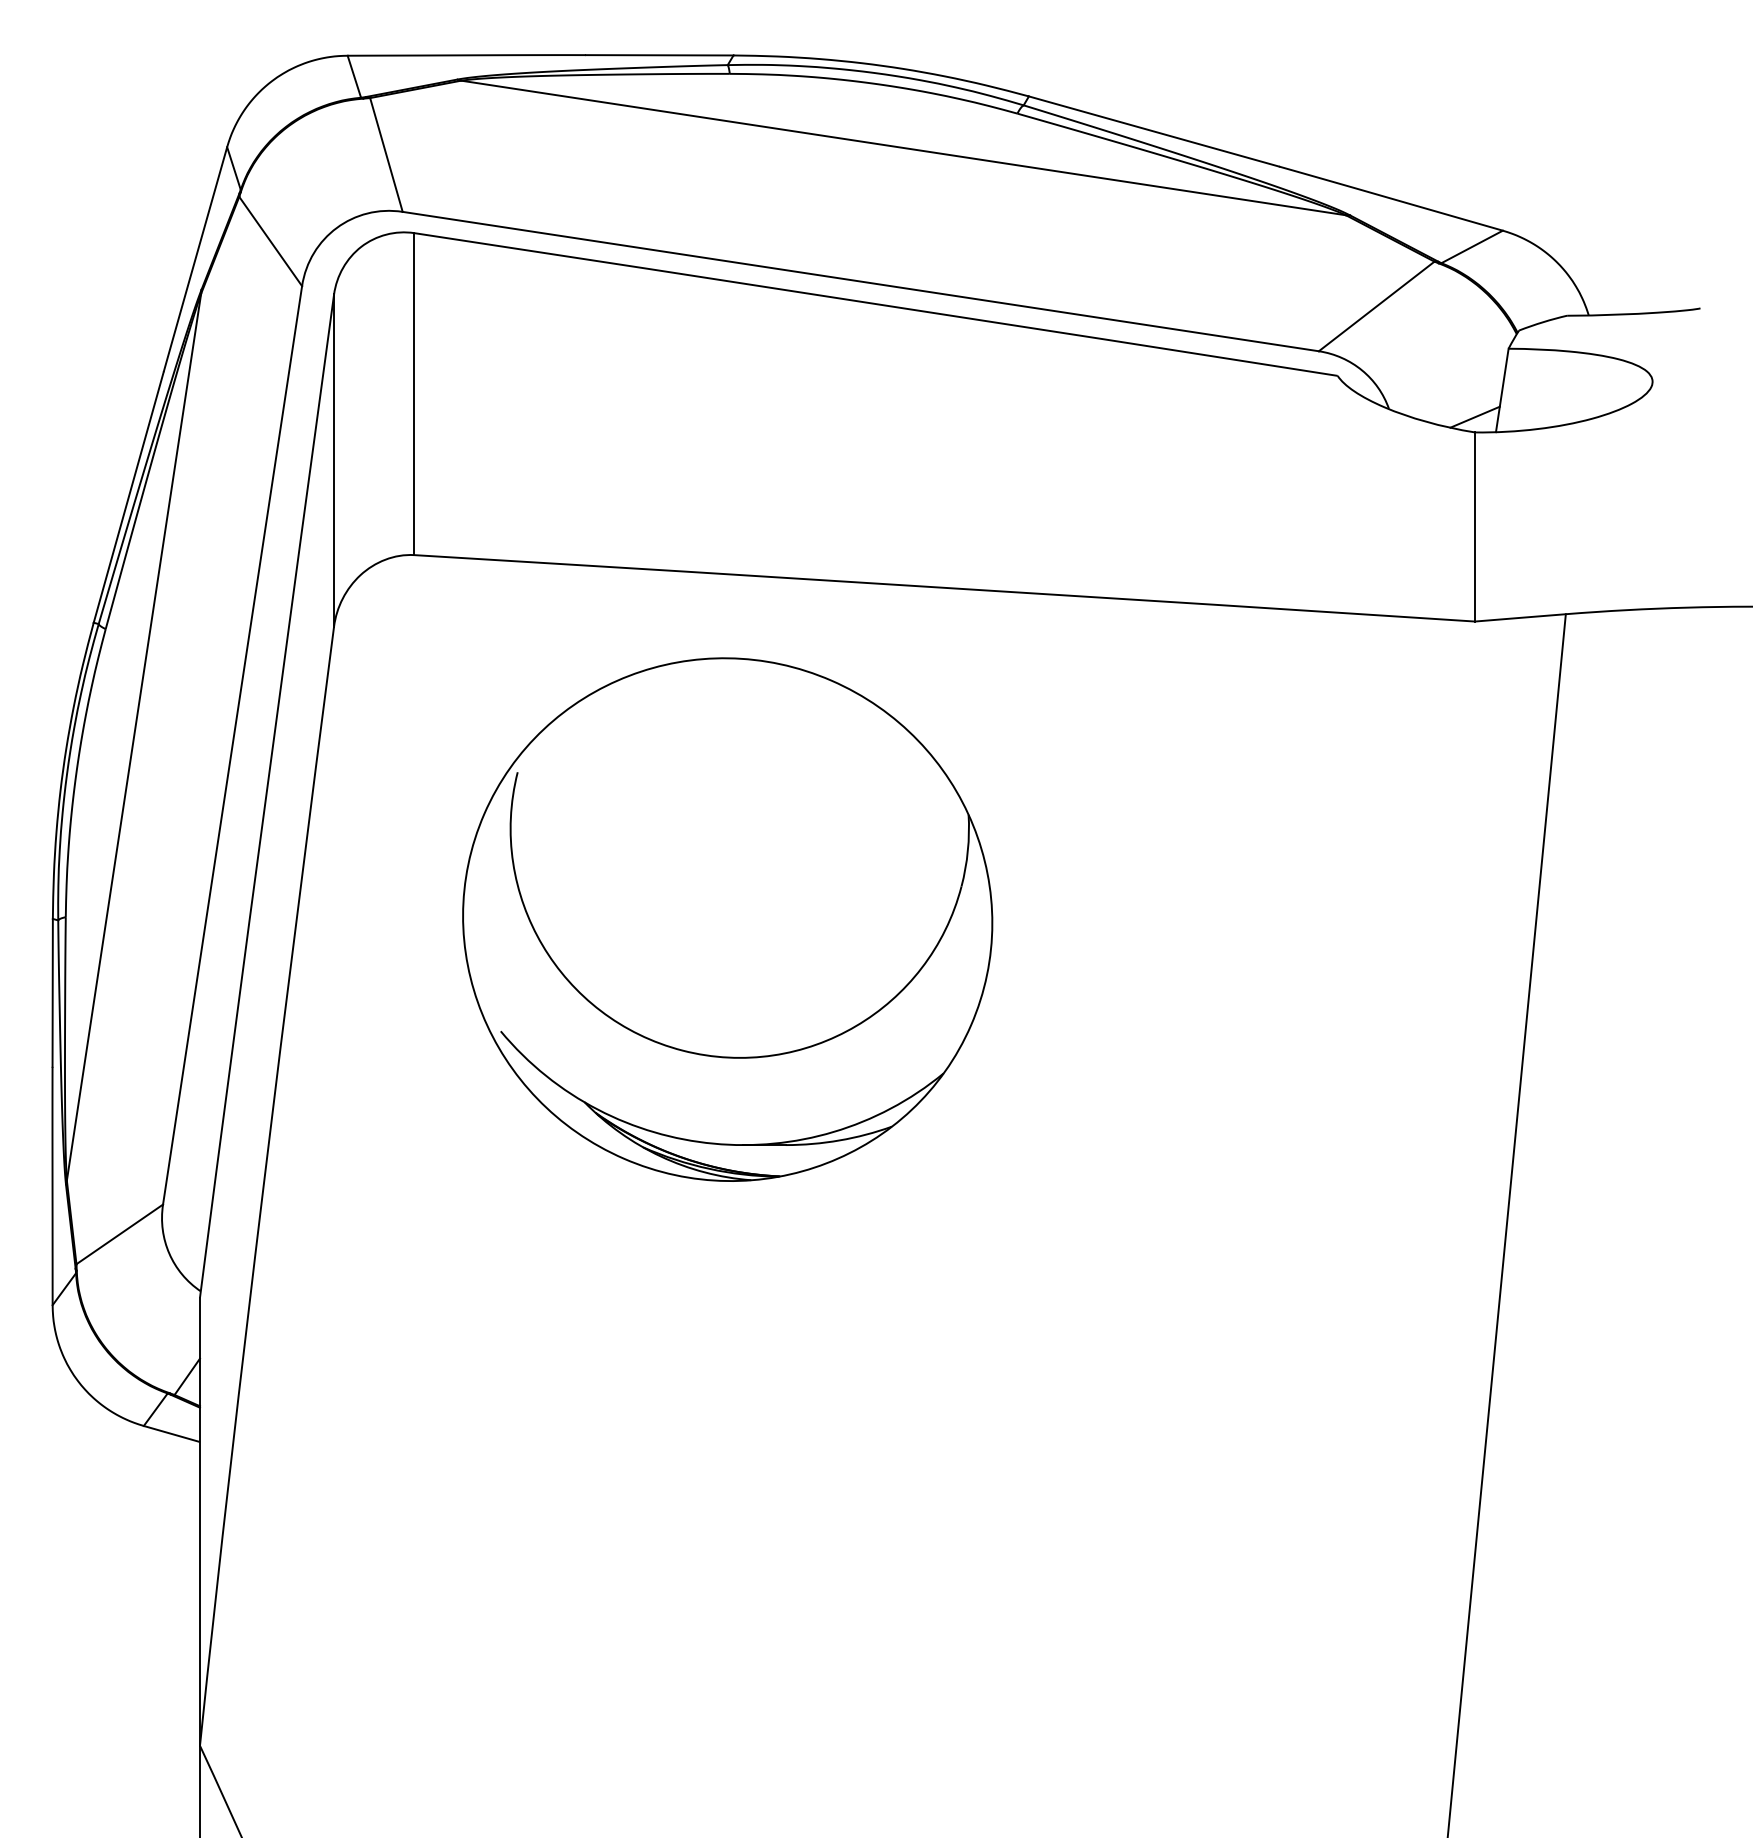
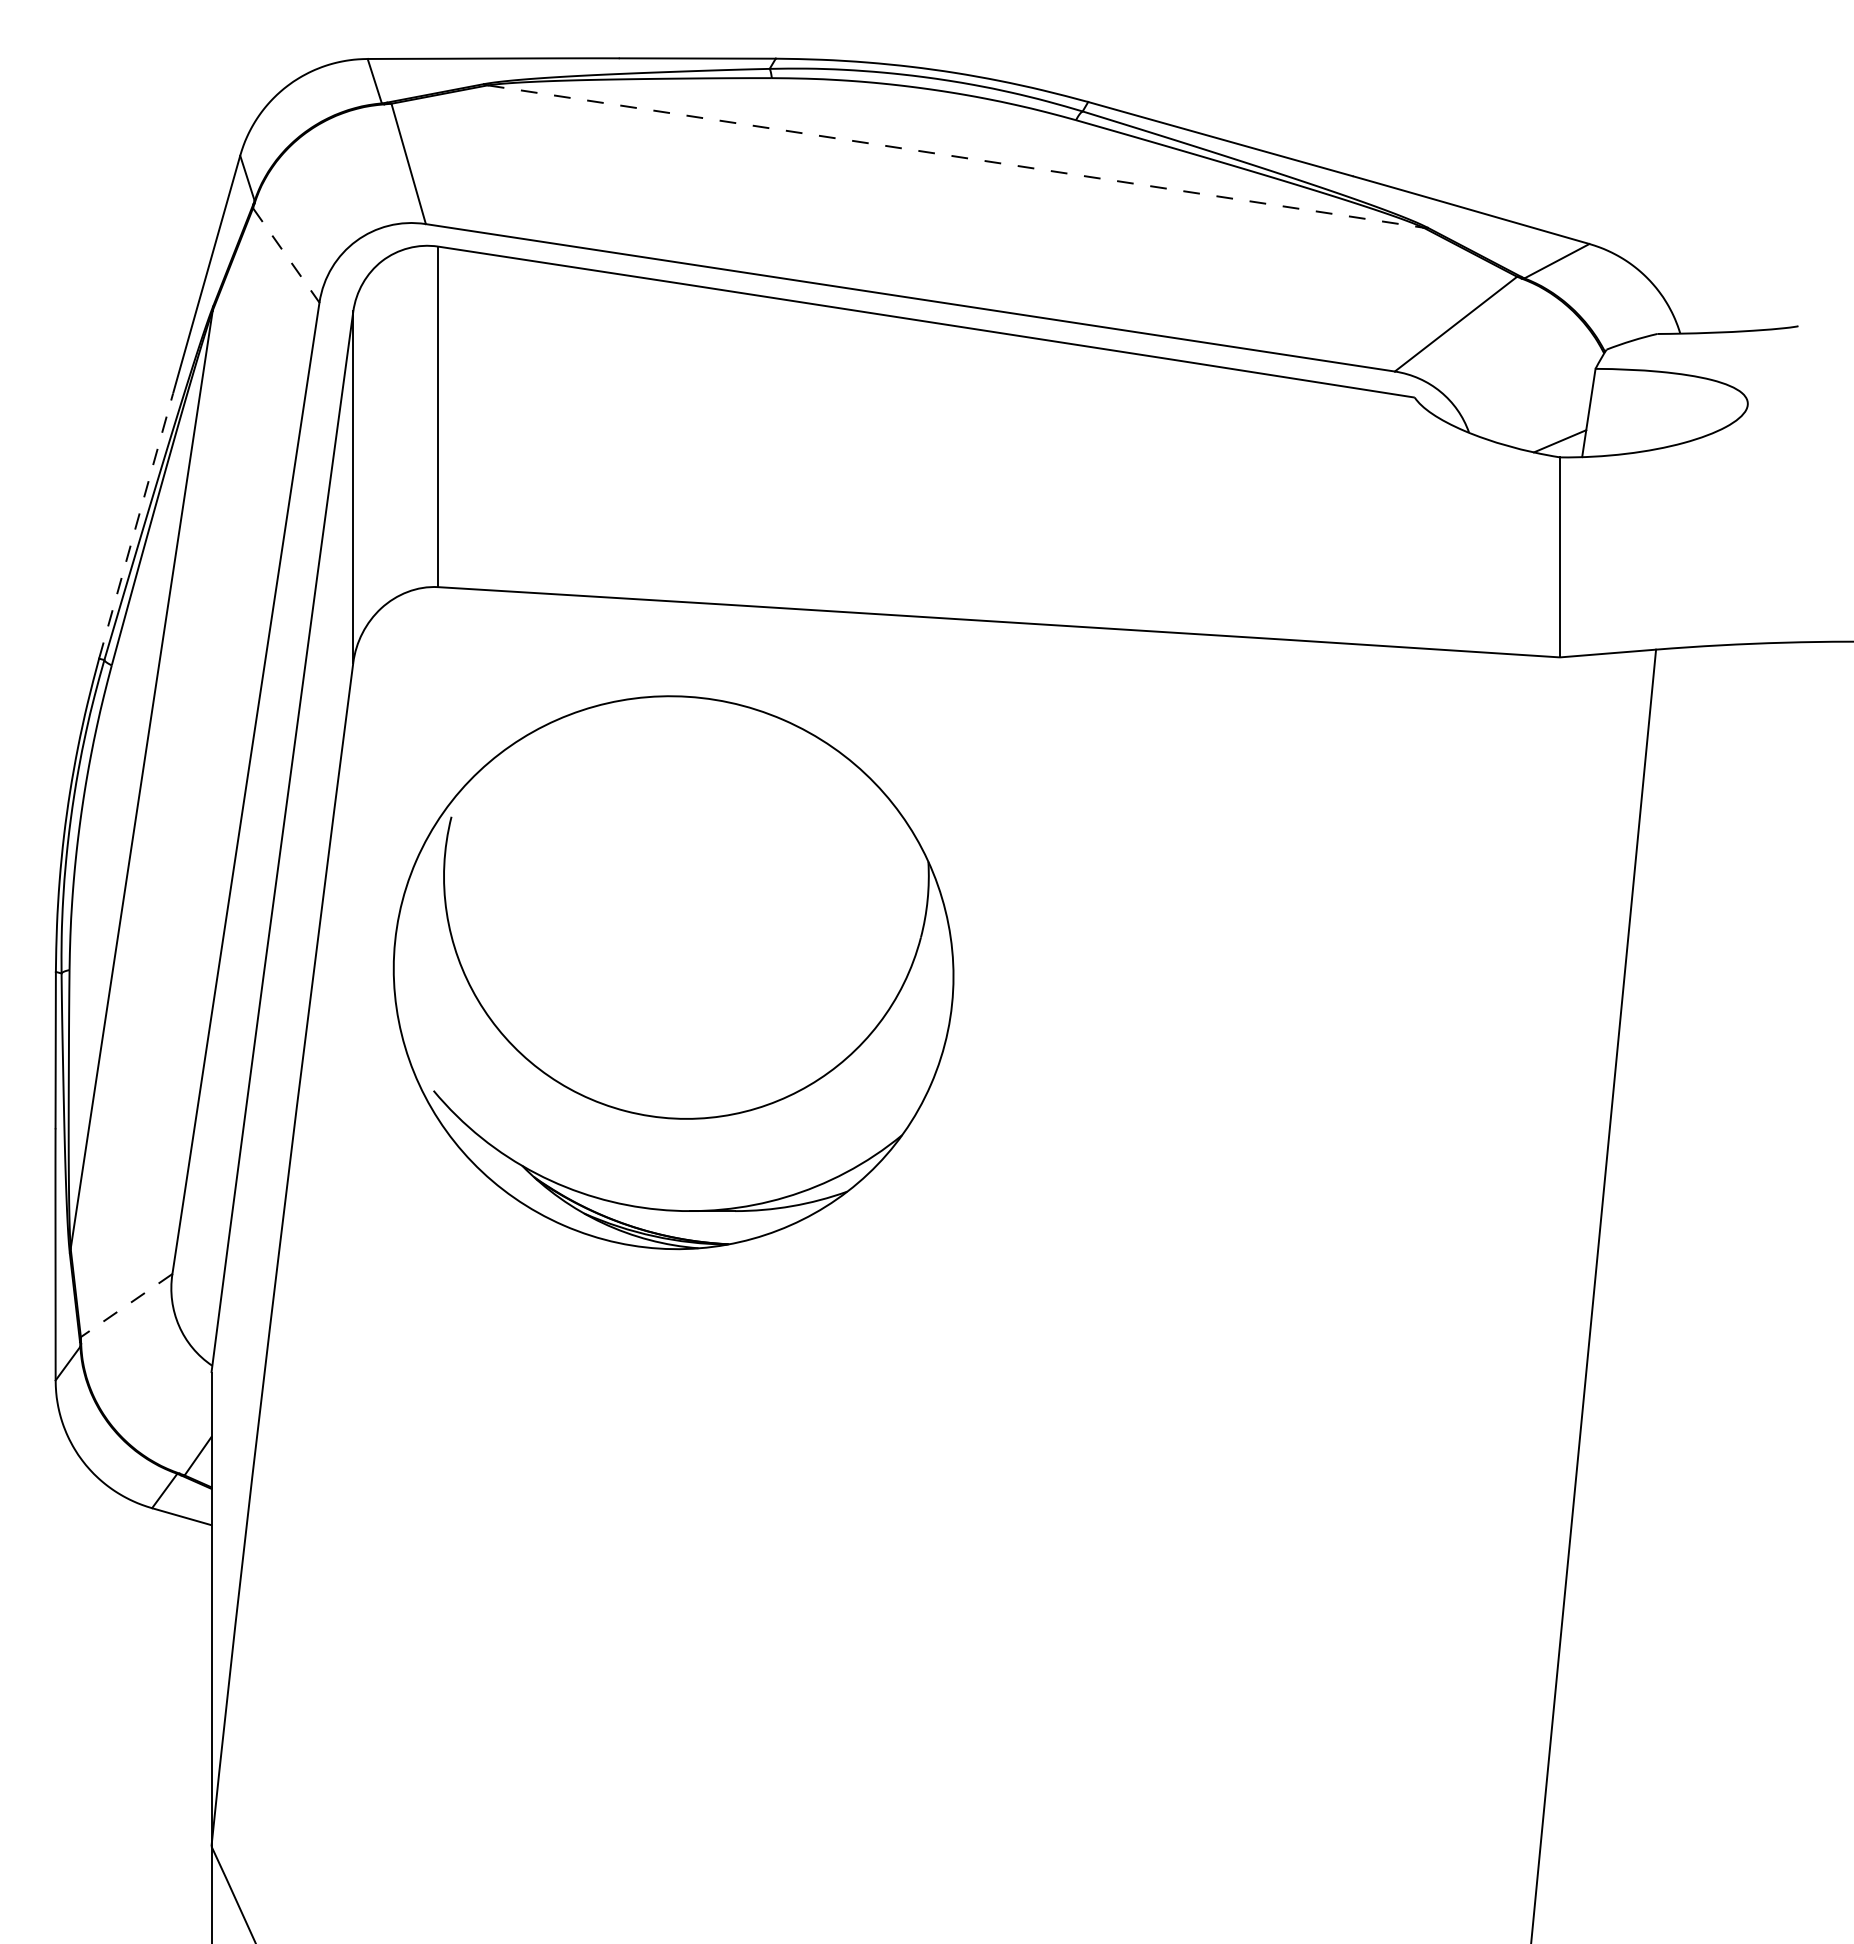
line: (904, 147) -> (956, 156), solid -> dashed
line: (270, 241) -> (286, 255), solid -> dashed
line: (129, 497) -> (136, 526), solid -> dashed
part: (727, 919) -> (673, 972), moved
line: (119, 1234) -> (126, 1305), solid -> dashed

